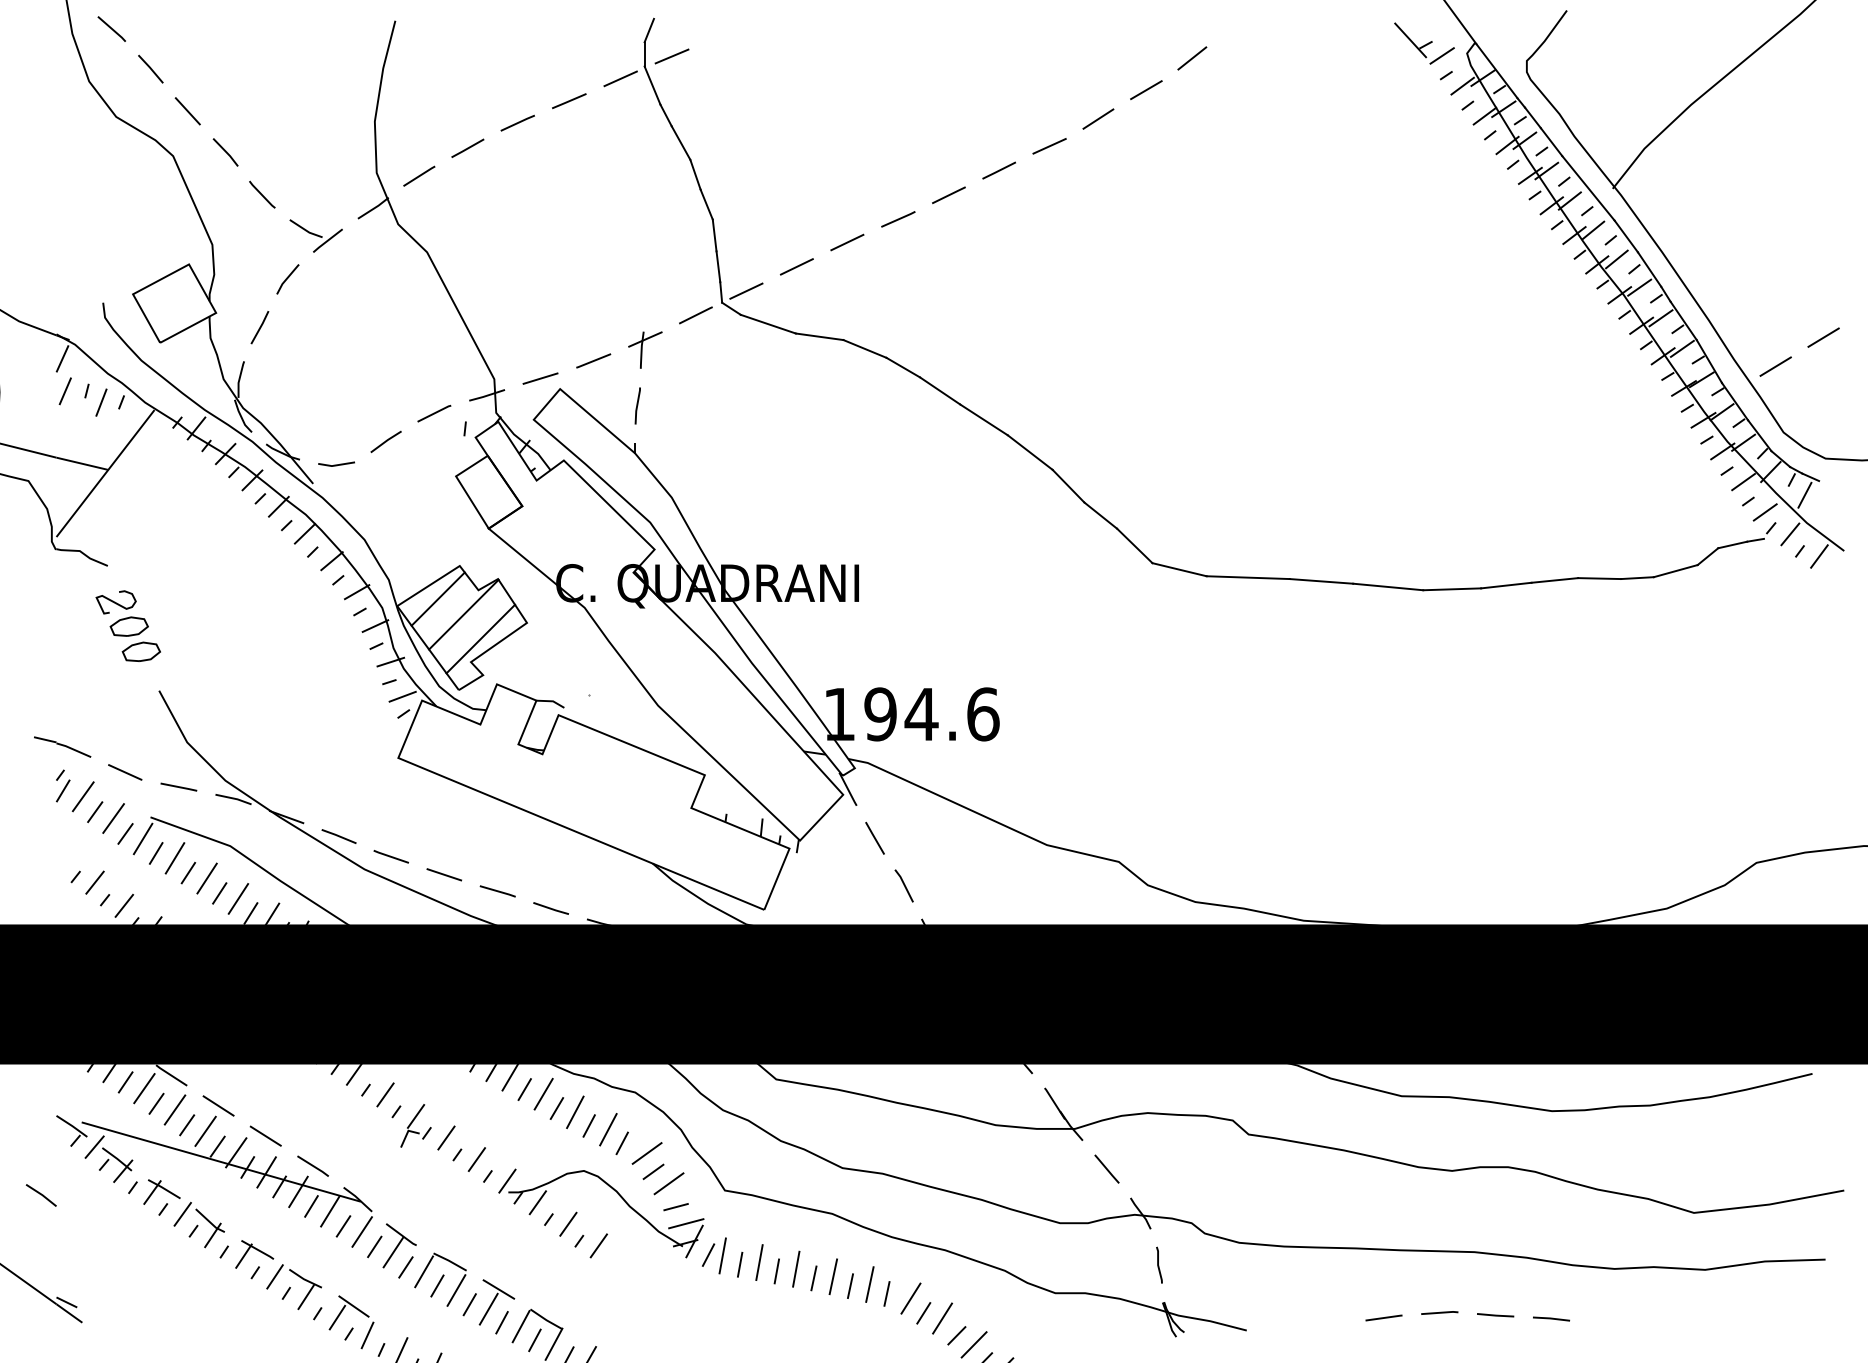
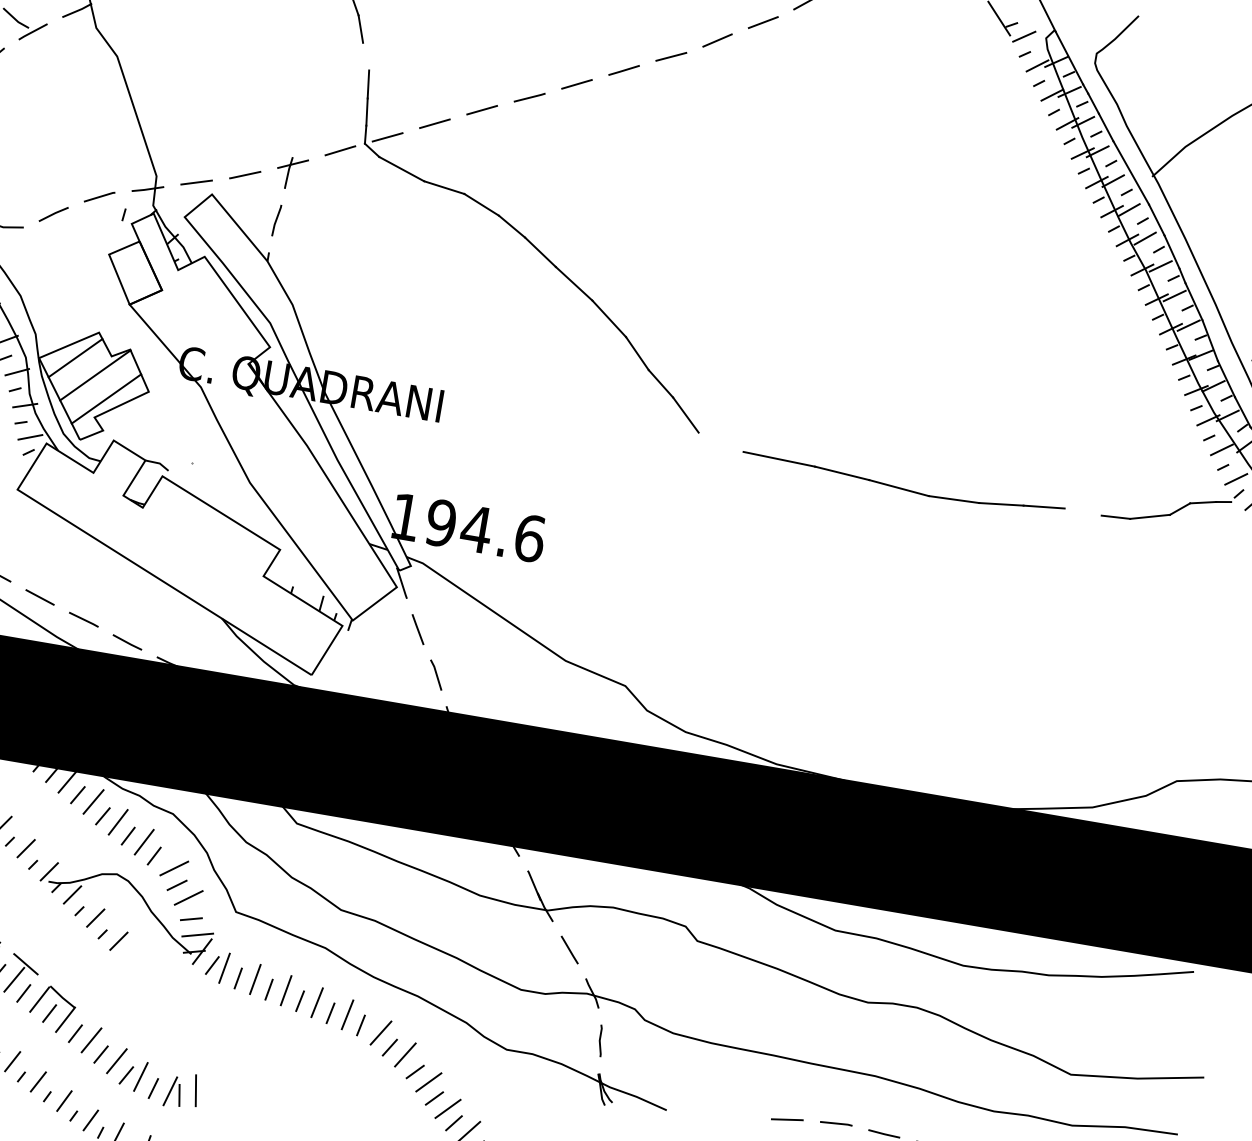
line: (706, 204) -> (365, 56), removed
line: (1179, 569) -> (721, 442), removed
line: (1599, 578) -> (1083, 511), removed

